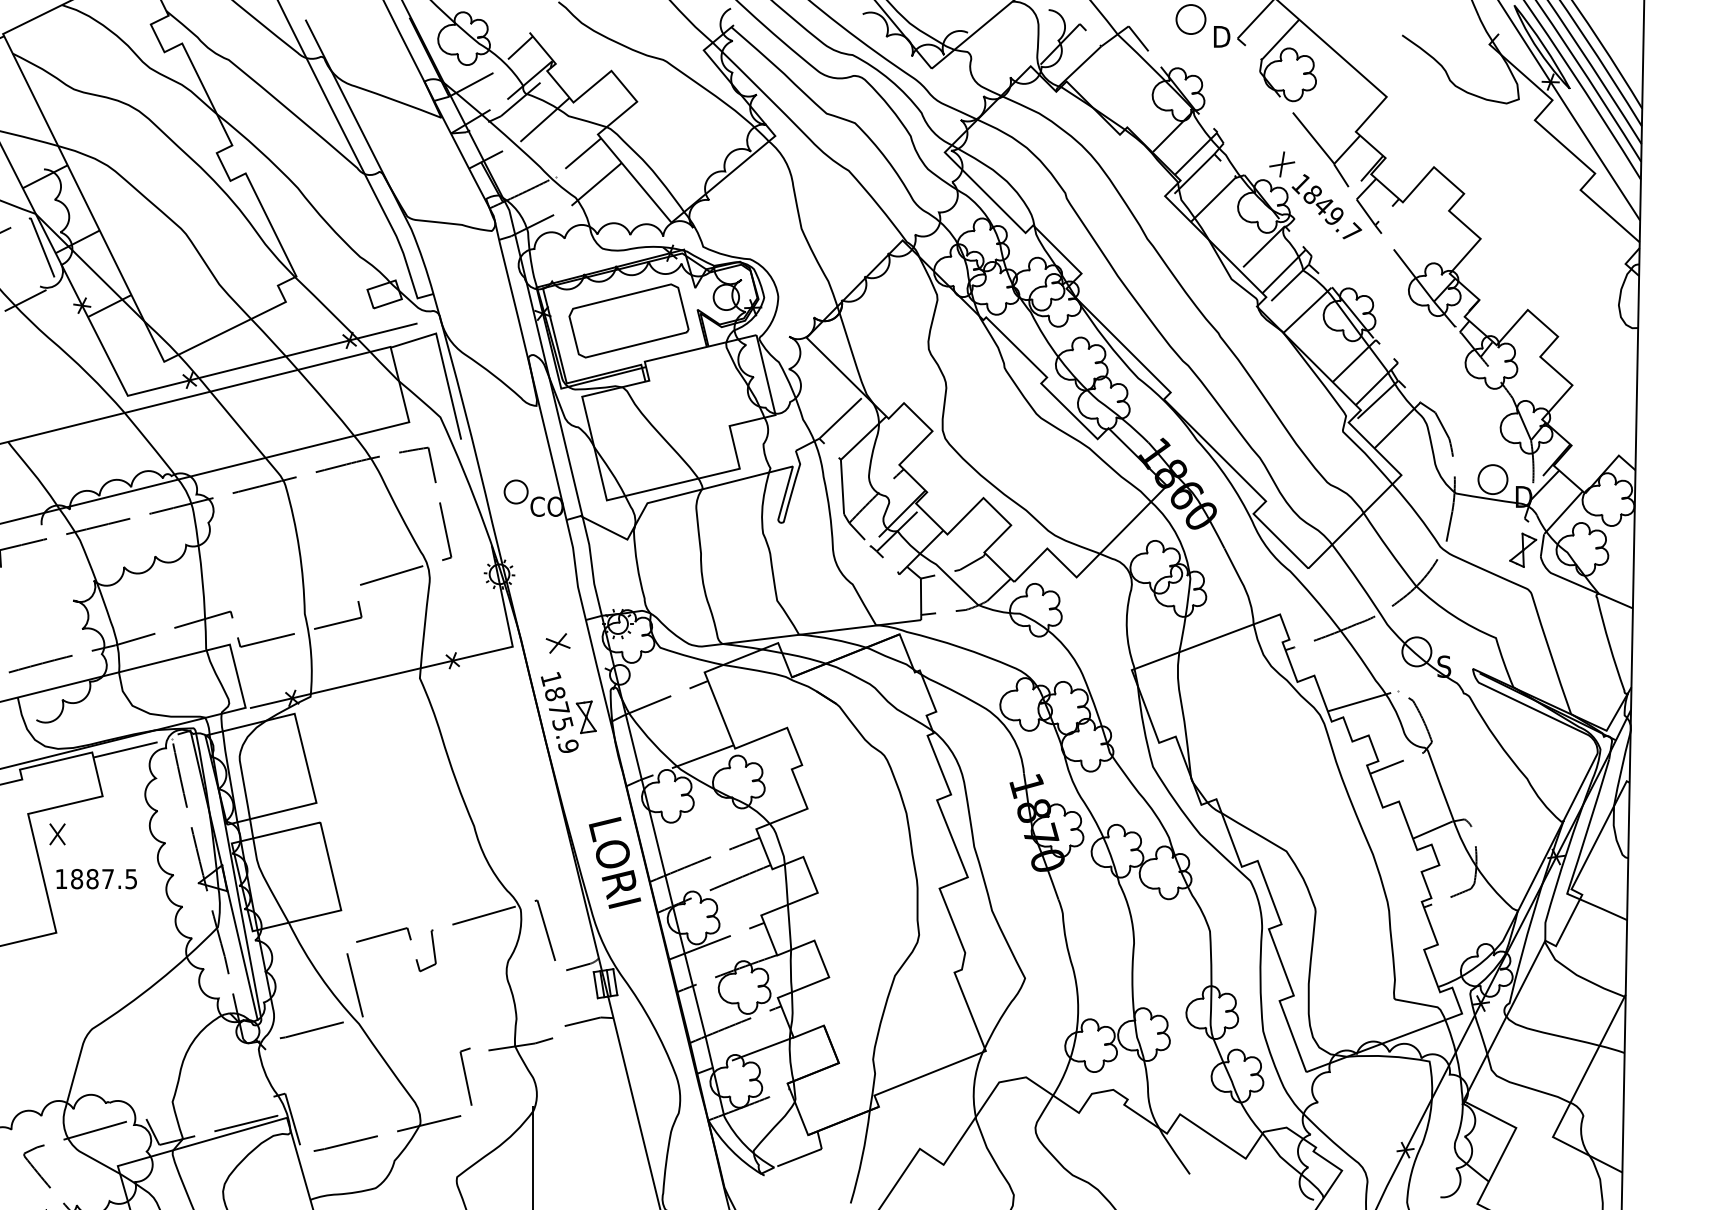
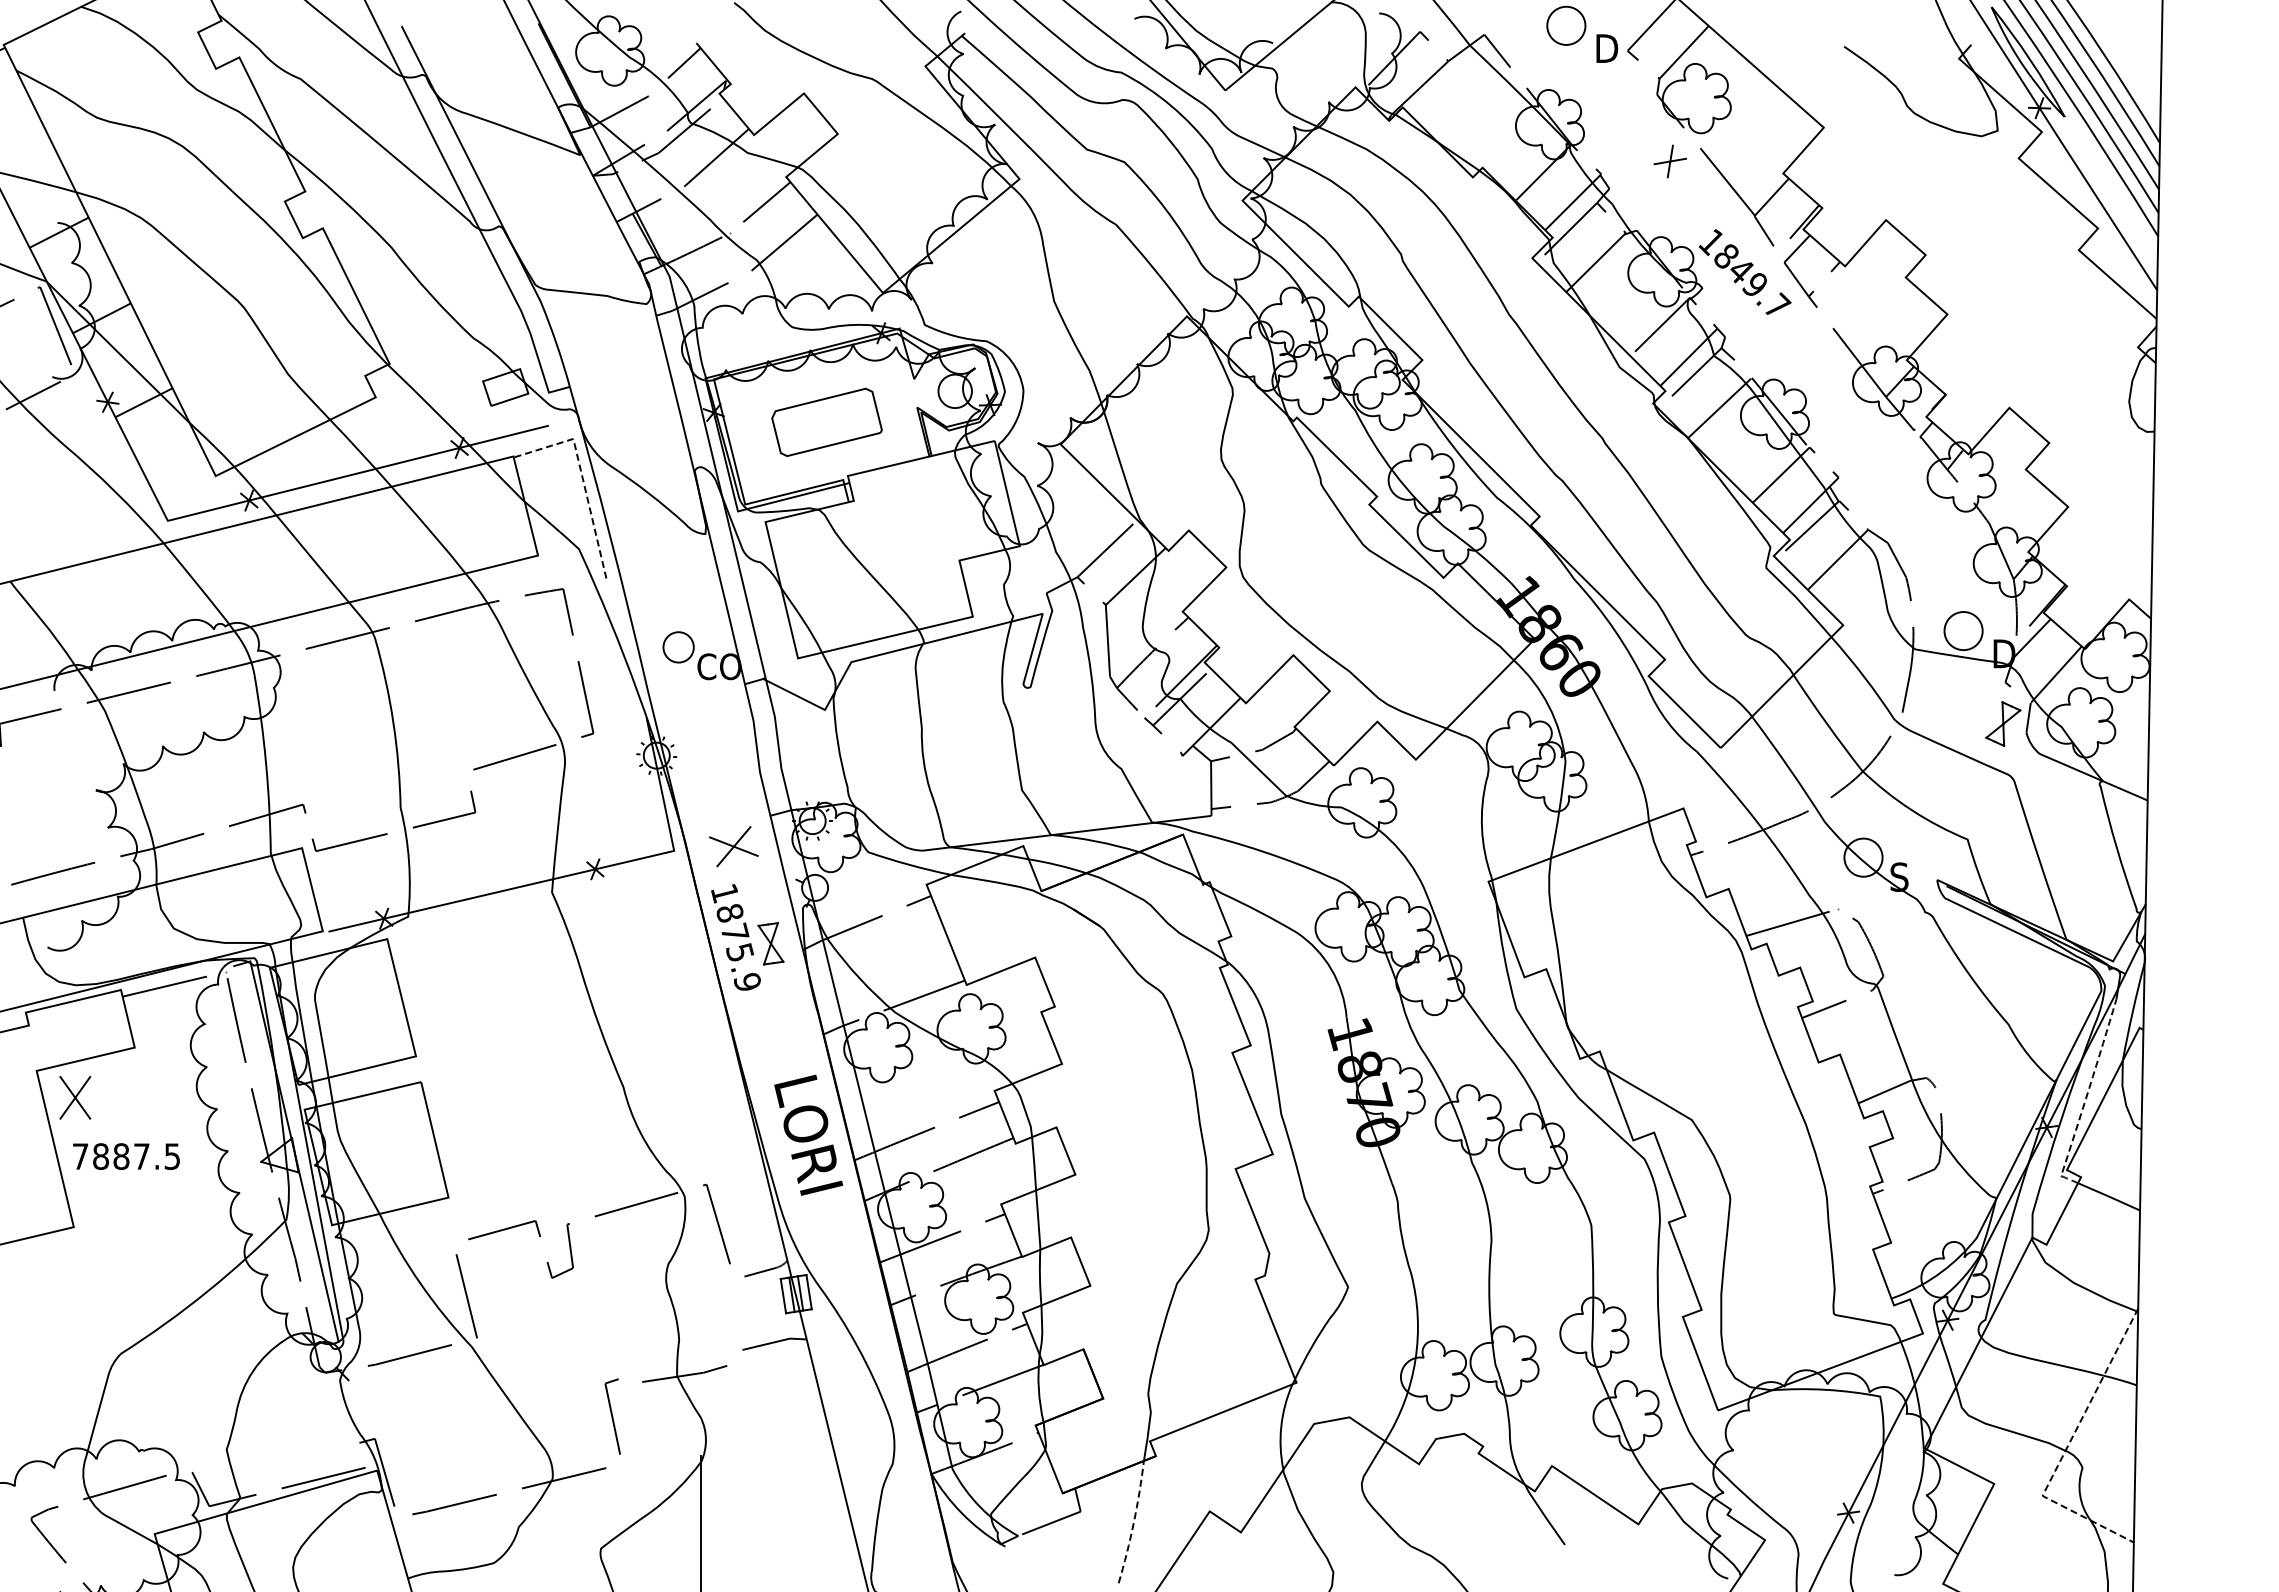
part: (1281, 164) -> (1669, 161), moved
part: (628, 321) -> (826, 422), size x0.7
line: (443, 362) -> (582, 477), solid -> dashed
part: (557, 643) -> (733, 846), size x1.6
part: (57, 834) -> (75, 1097), size x1.6
line: (1585, 835) -> (2085, 1099), solid -> dashed
text: (61, 879) -> (80, 1156), 1887.5 -> 7887.5
line: (1571, 1101) -> (2066, 1448), solid -> dashed
line: (861, 1157) -> (1133, 1522), solid -> dashed

